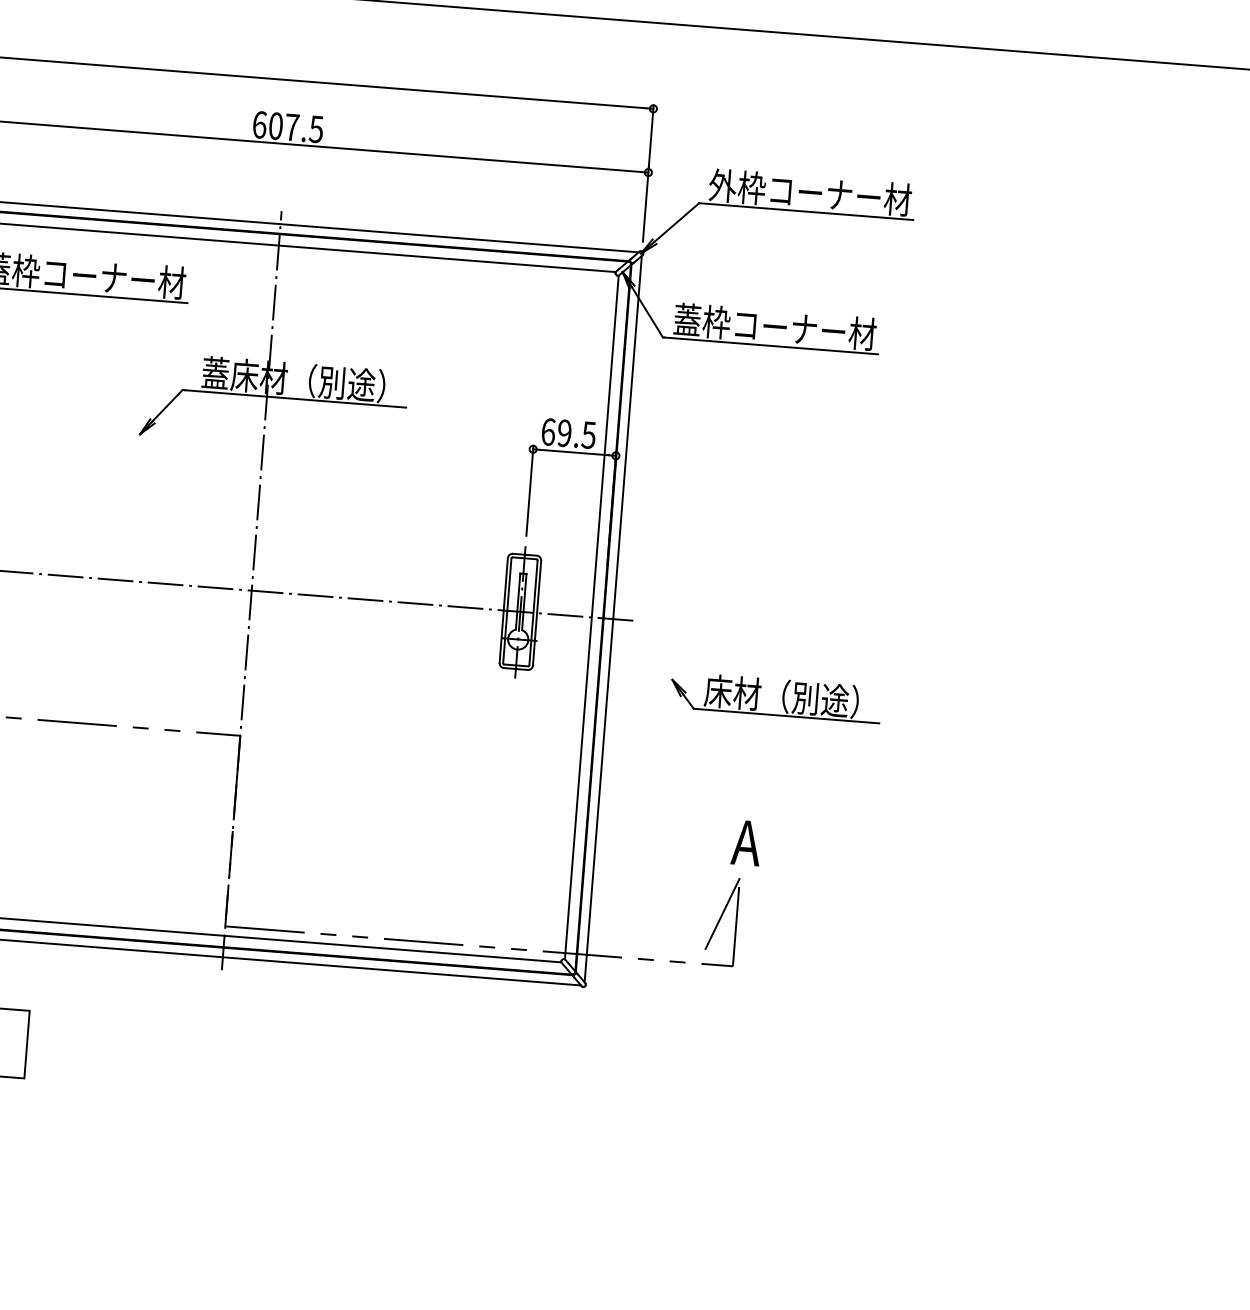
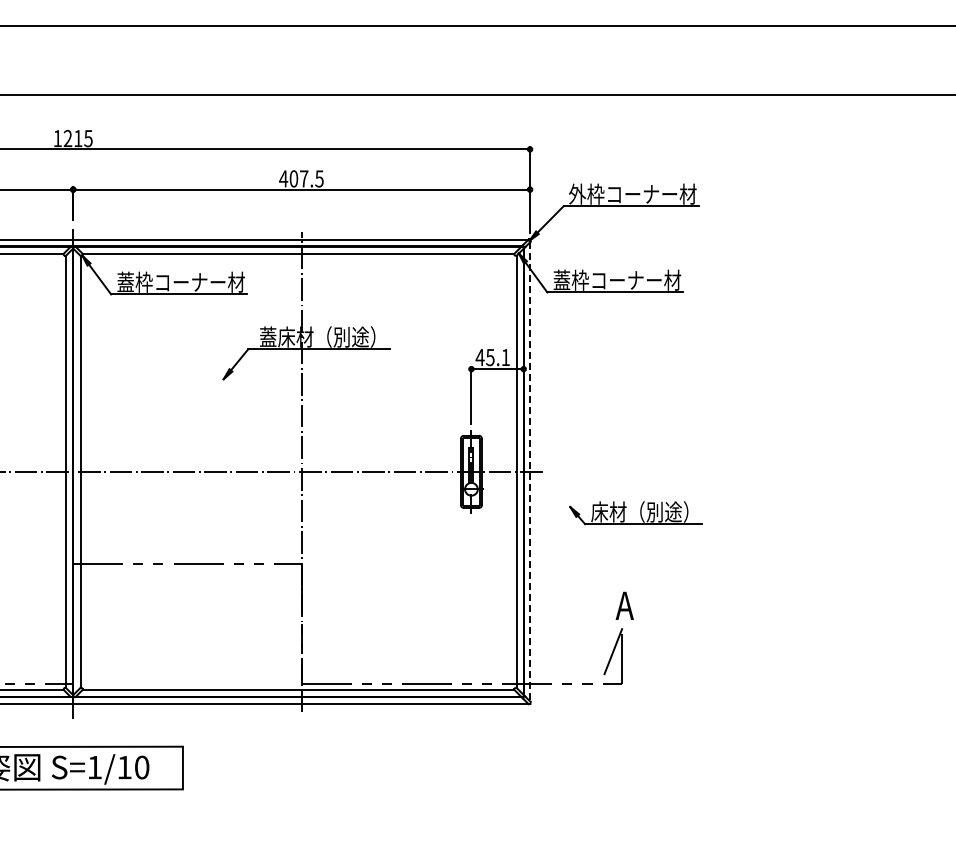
text: (259, 124) -> (283, 178), 607.5 -> 407.5
text: (567, 433) -> (492, 357), 69.5 -> 45.1
line: (613, 618) -> (530, 471), solid -> dashed

